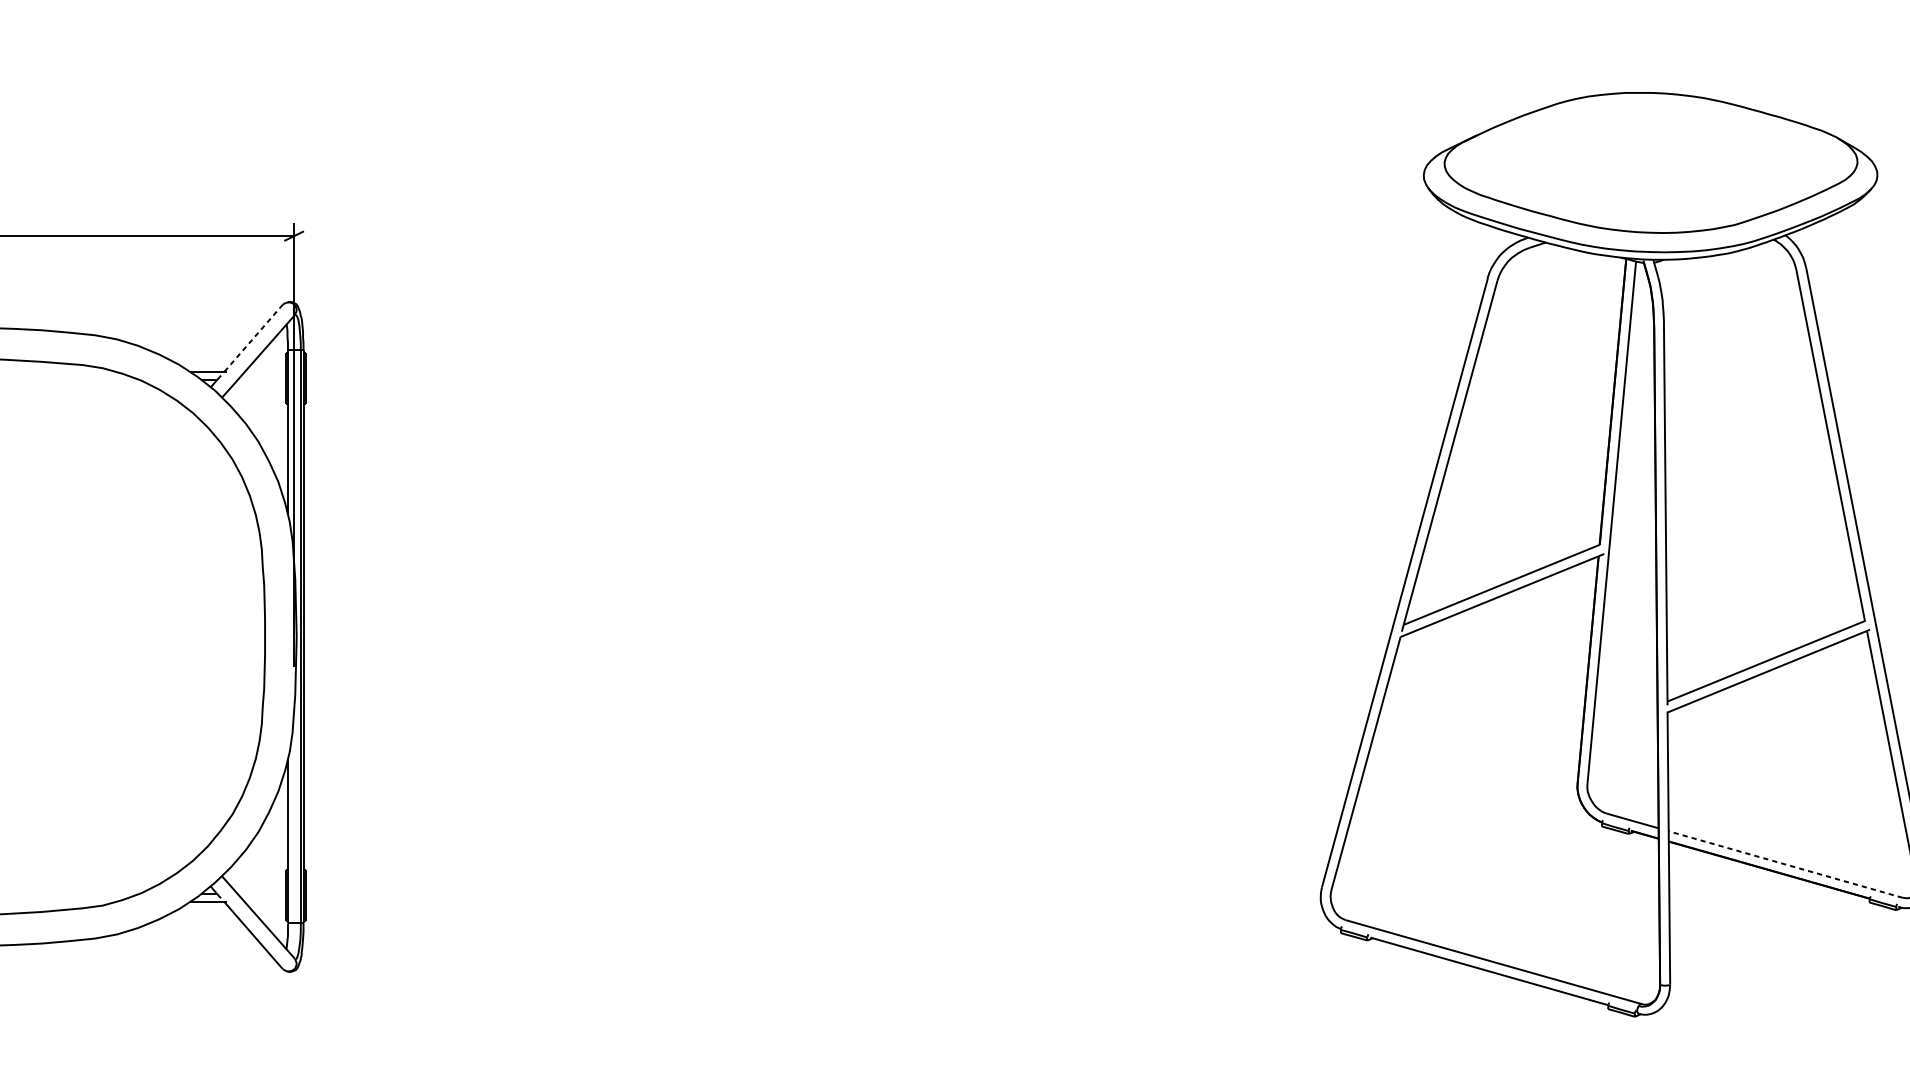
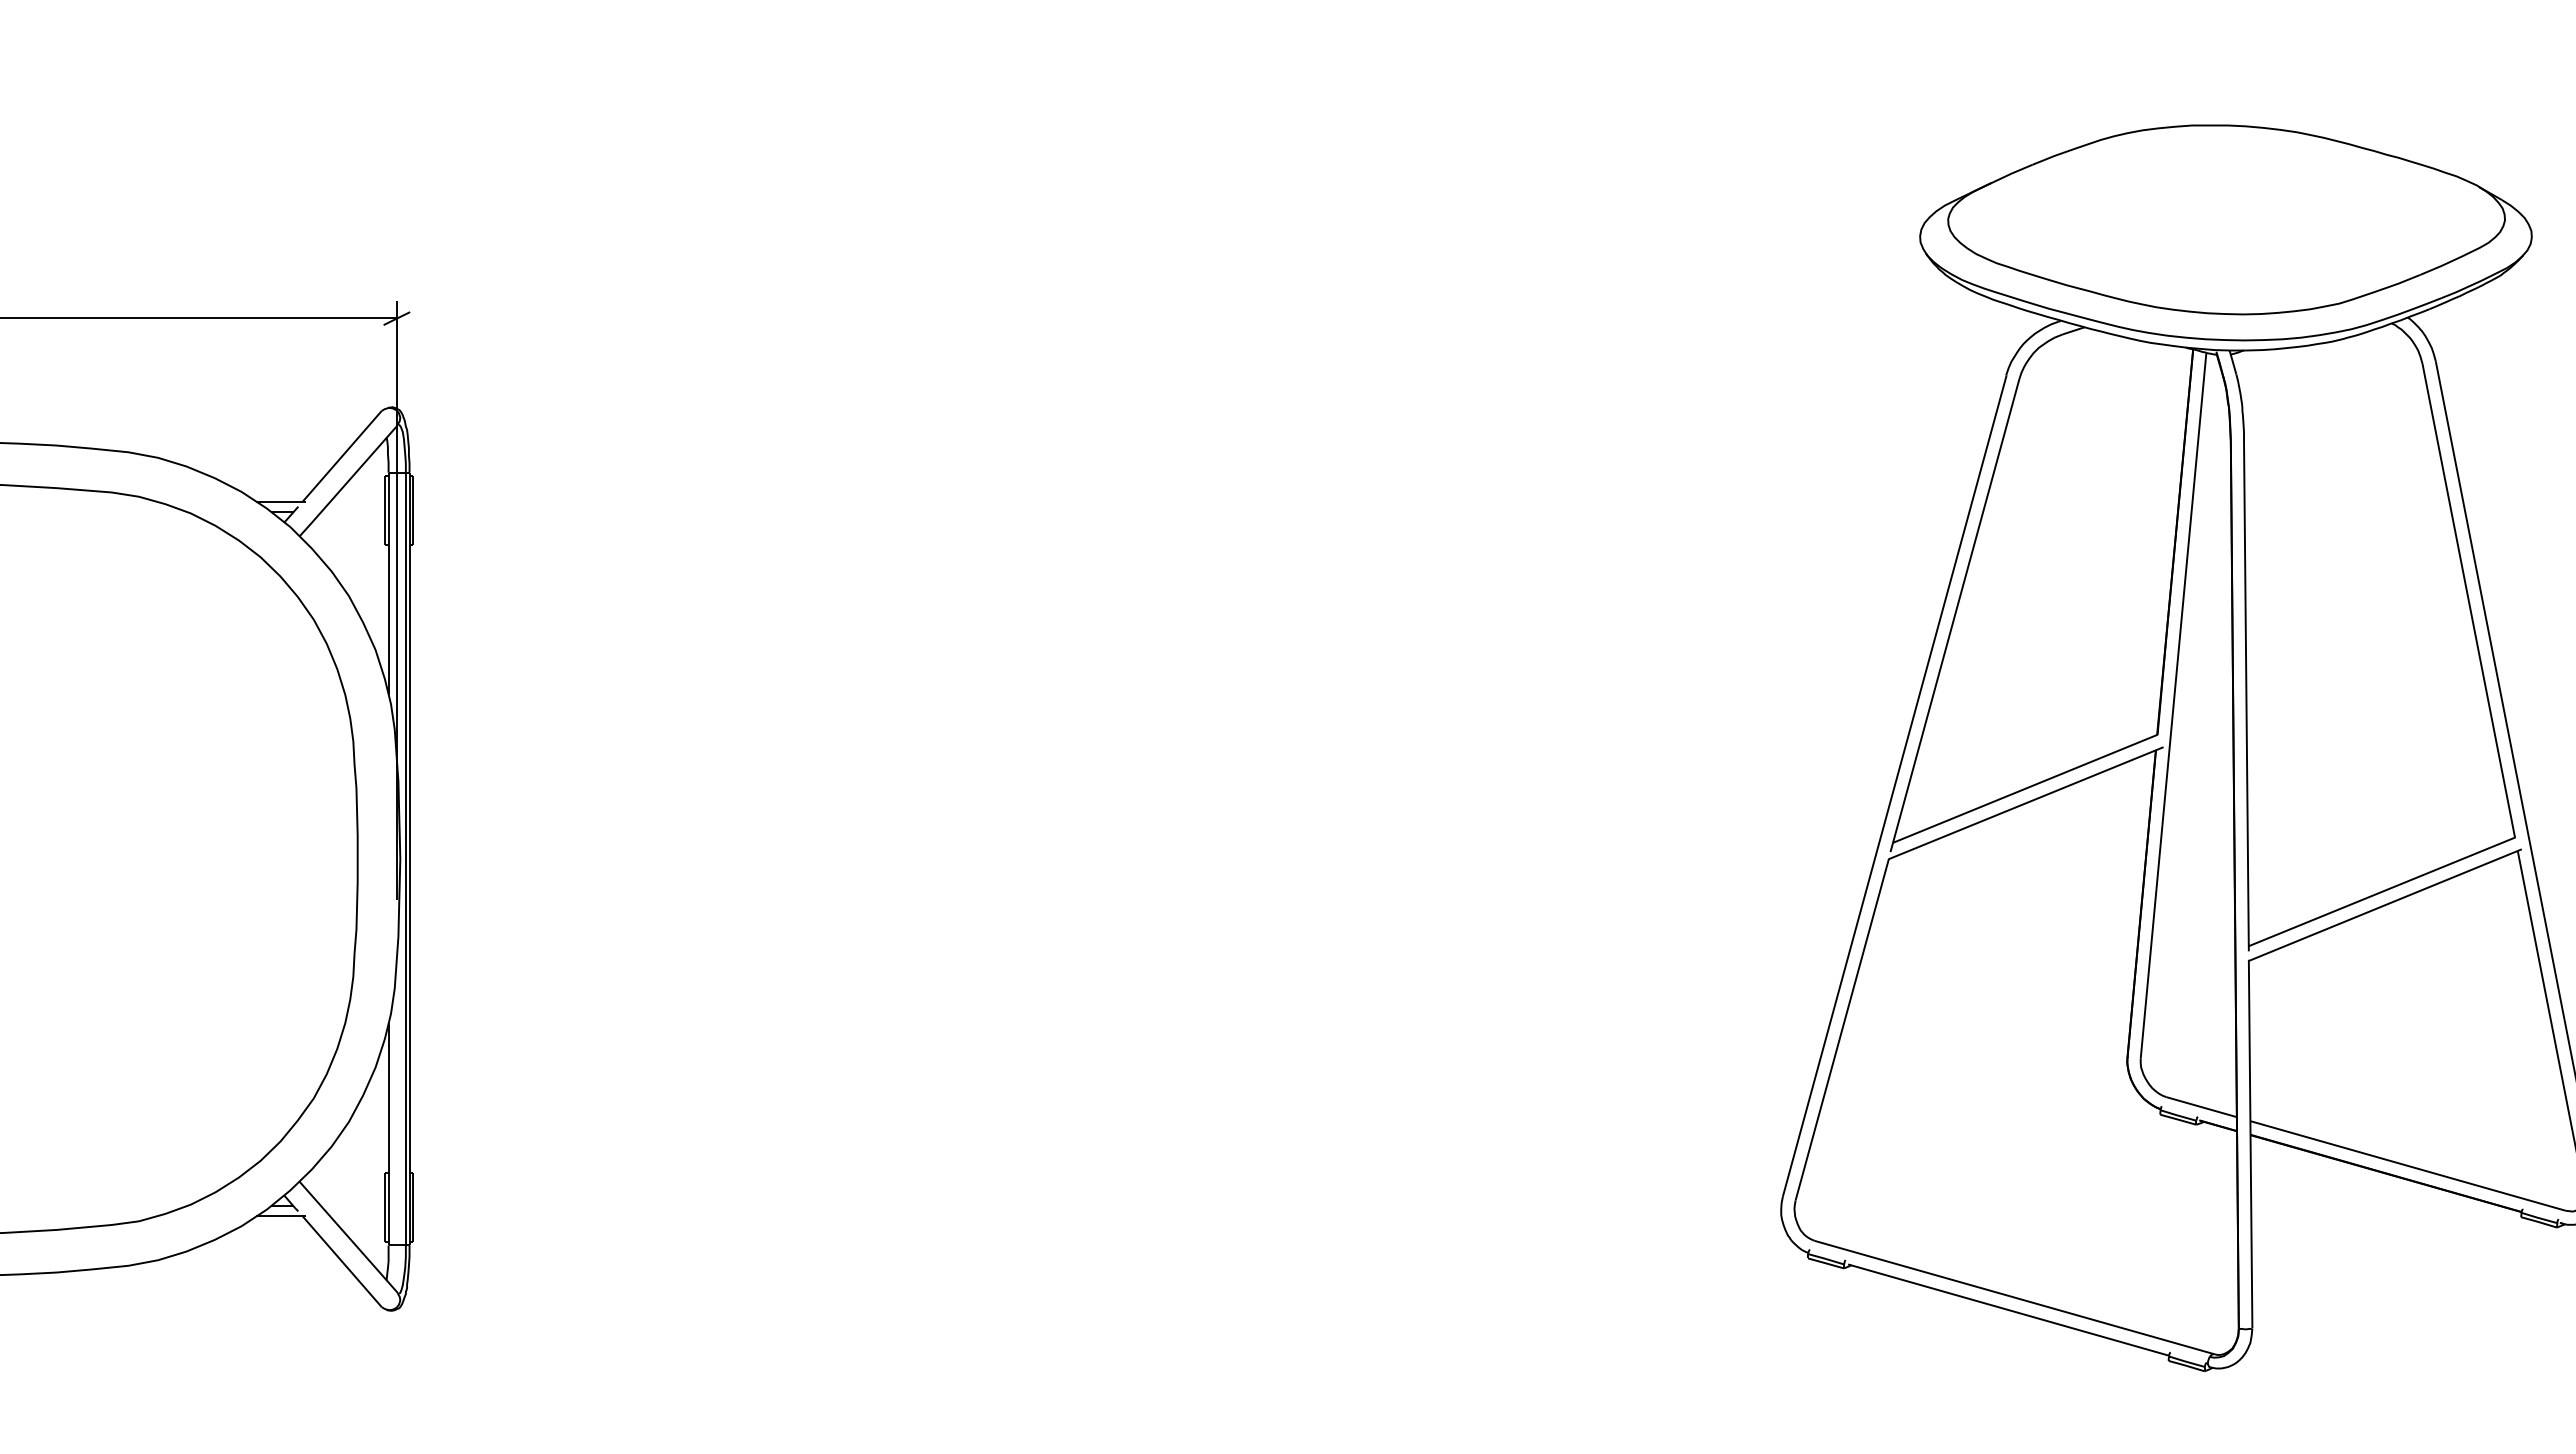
line: (253, 338) -> (341, 456), dashed -> solid
line: (1785, 864) -> (2408, 1165), dashed -> solid

